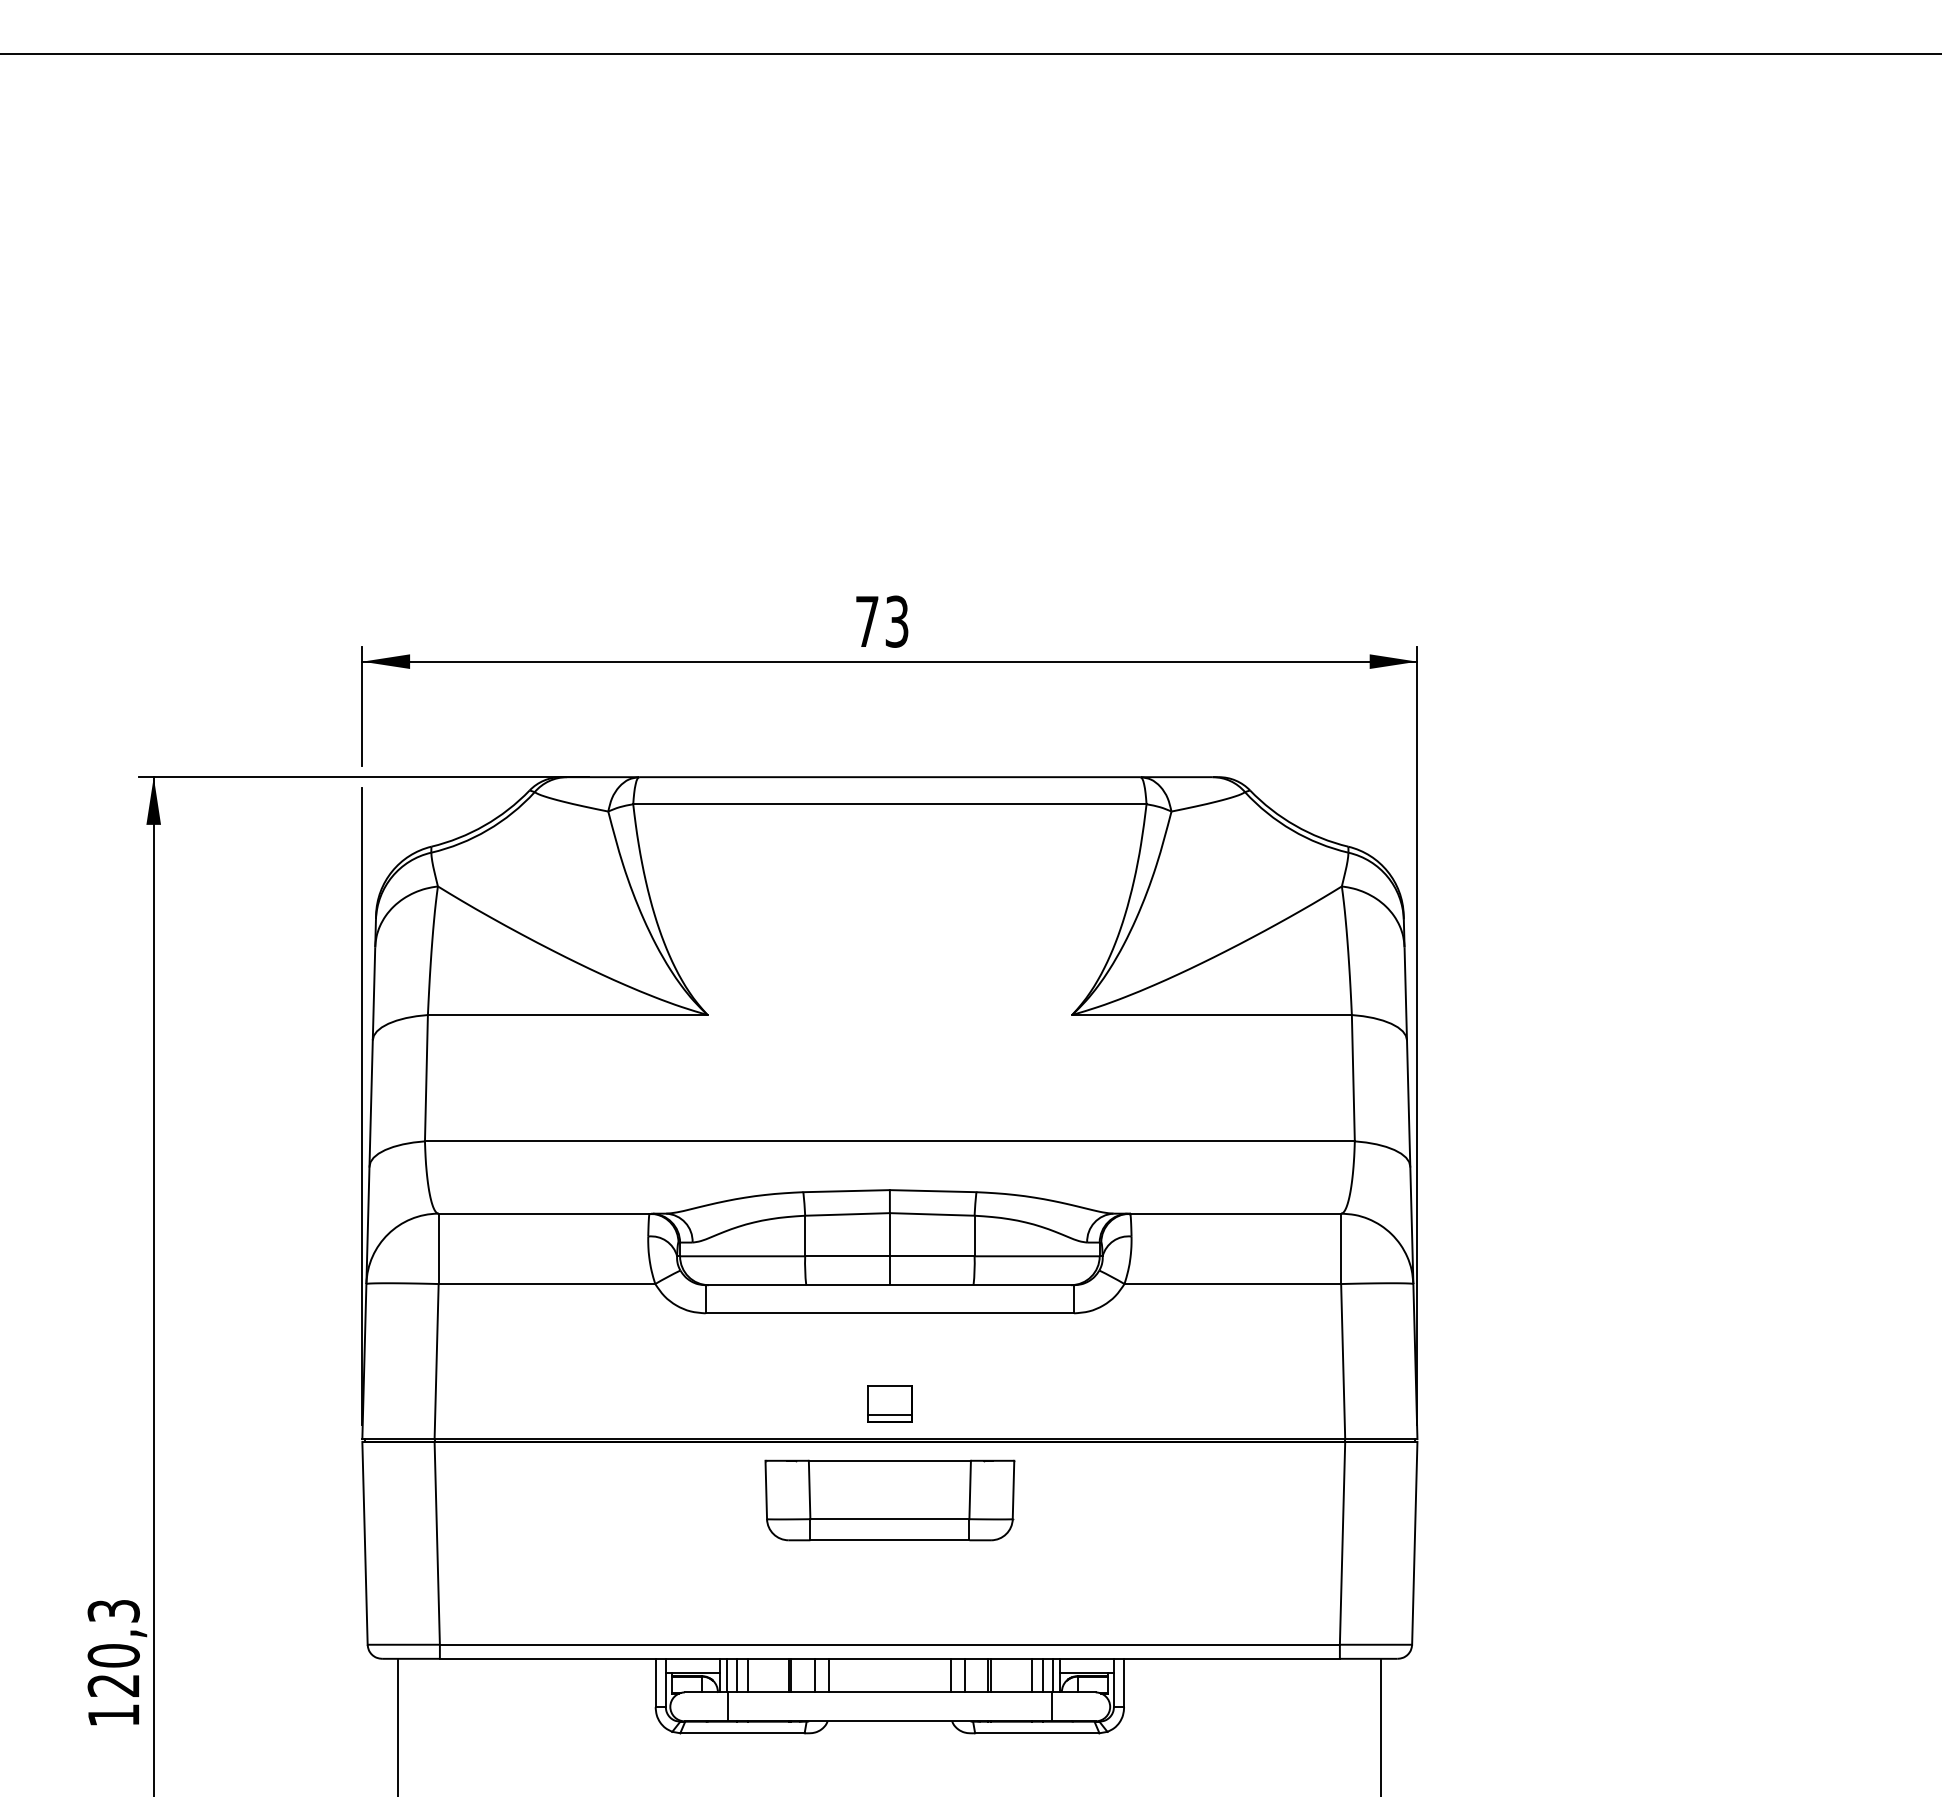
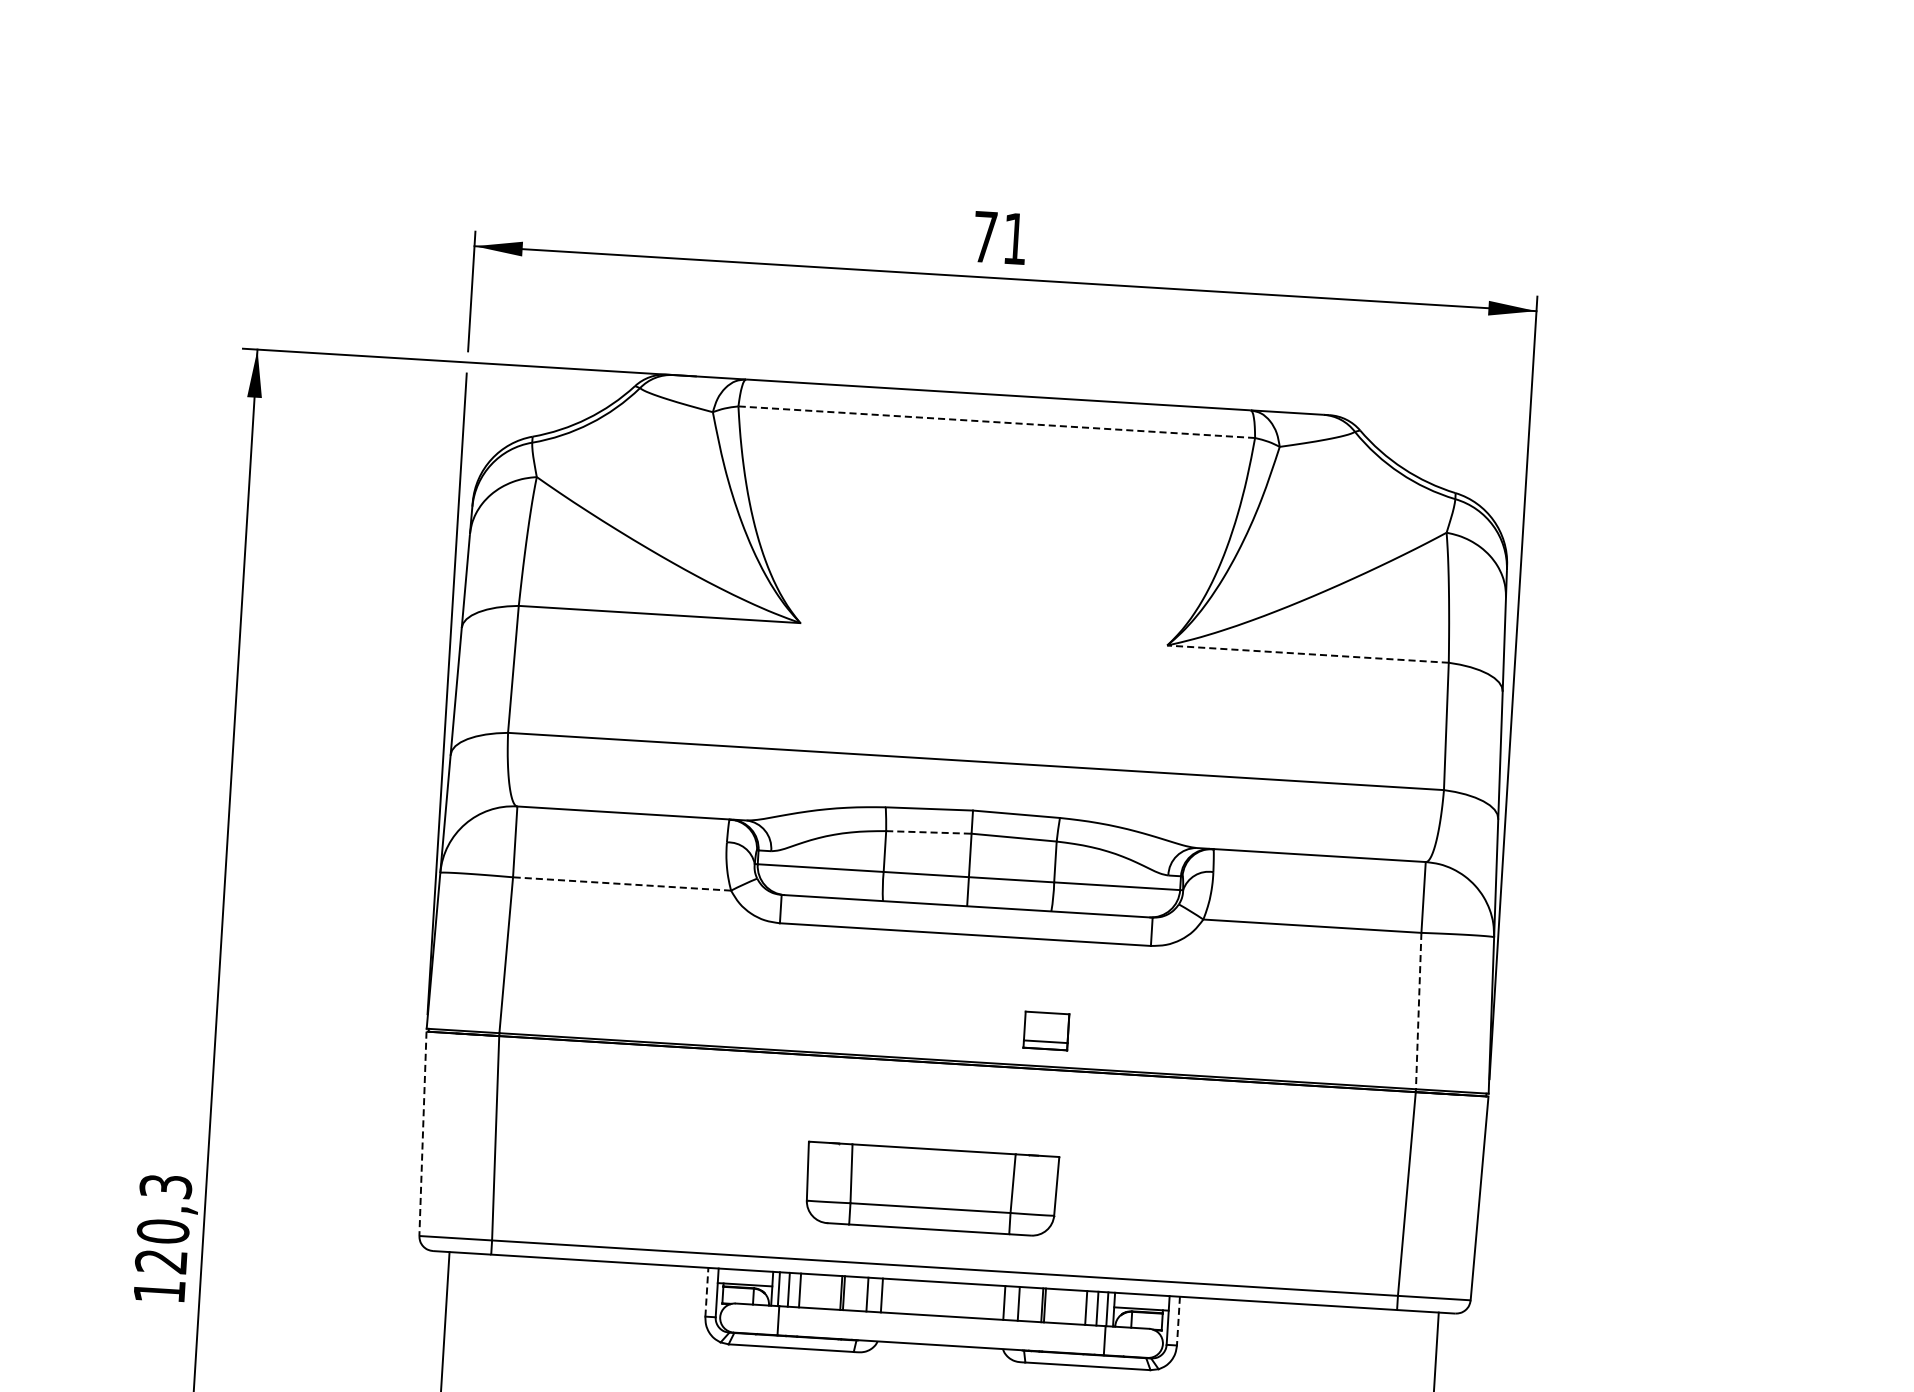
text: (896, 621) -> (1014, 238), 73 -> 71
line: (889, 804) -> (996, 422), solid -> dashed
line: (1212, 1015) -> (1308, 654), solid -> dashed
line: (848, 1214) -> (929, 832), solid -> dashed
line: (546, 1284) -> (621, 884), solid -> dashed
line: (1343, 1361) -> (1419, 1010), solid -> dashed
part: (889, 1403) -> (1046, 1030), moved
part: (889, 1500) -> (931, 1189), moved
line: (365, 1543) -> (423, 1133), solid -> dashed
line: (655, 1682) -> (706, 1291), solid -> dashed
line: (1124, 1683) -> (1178, 1321), solid -> dashed

